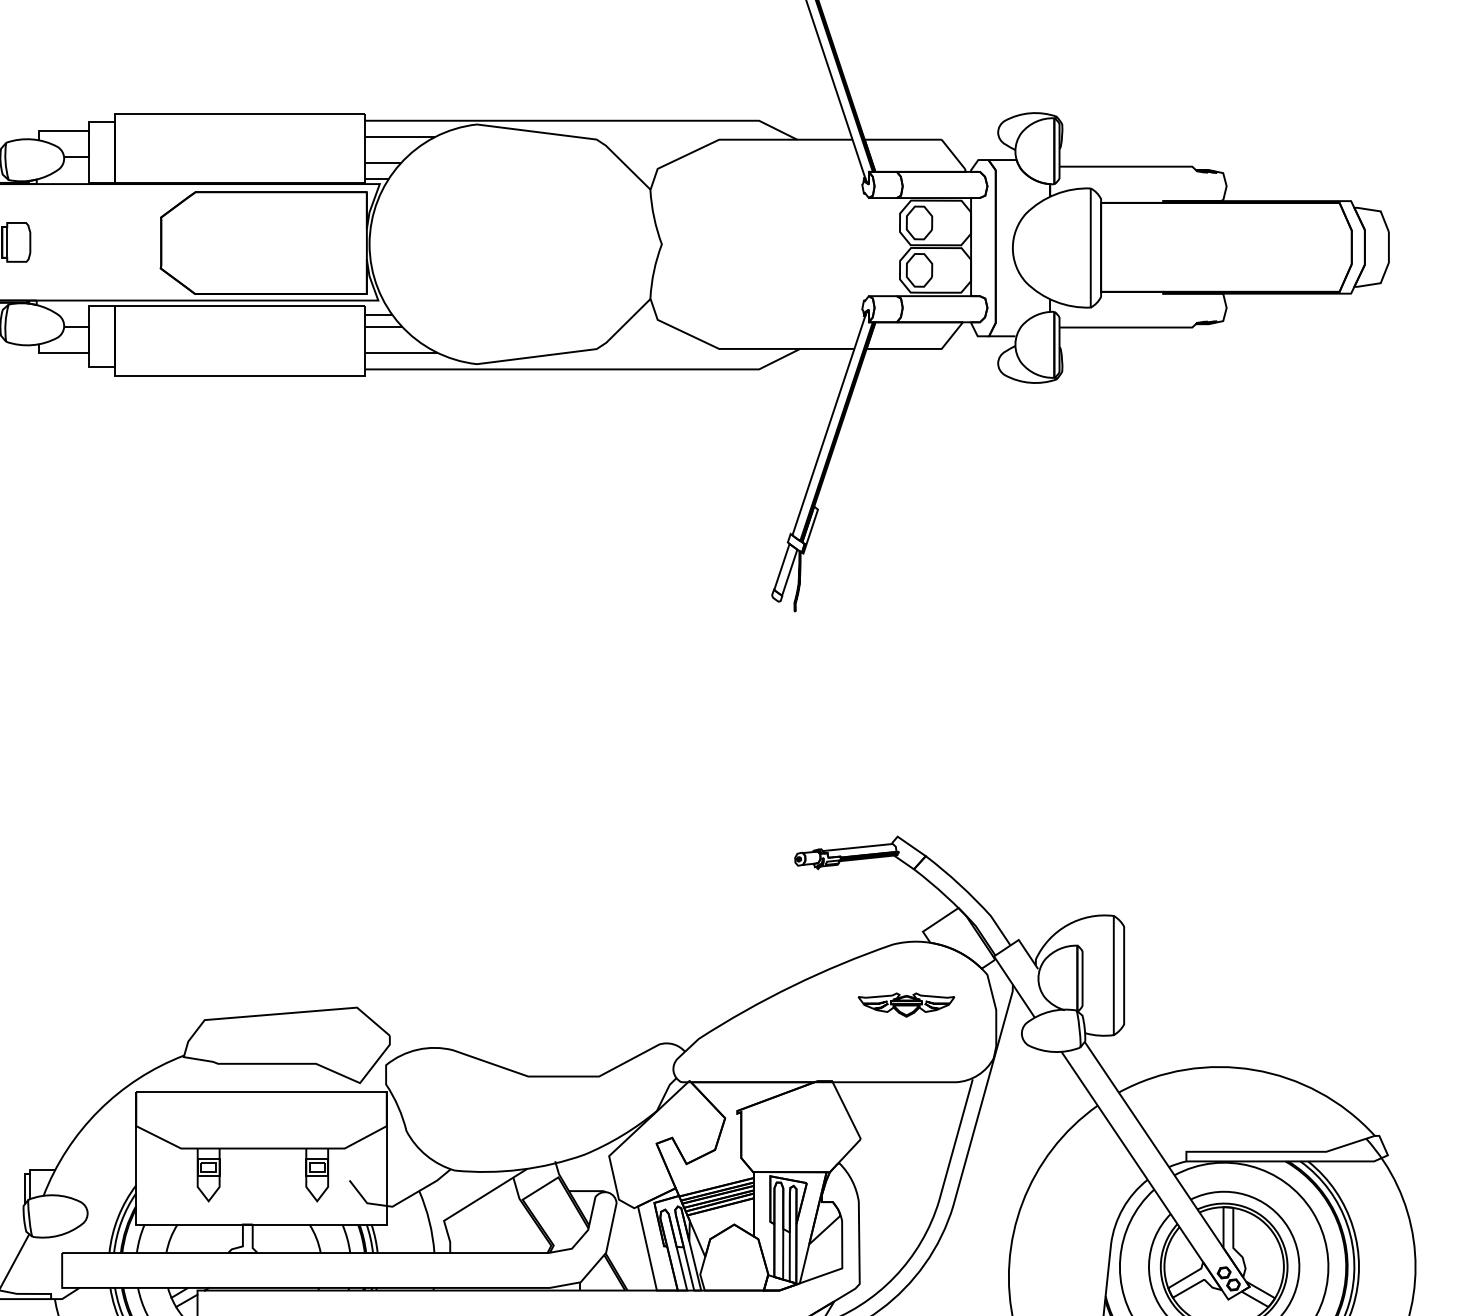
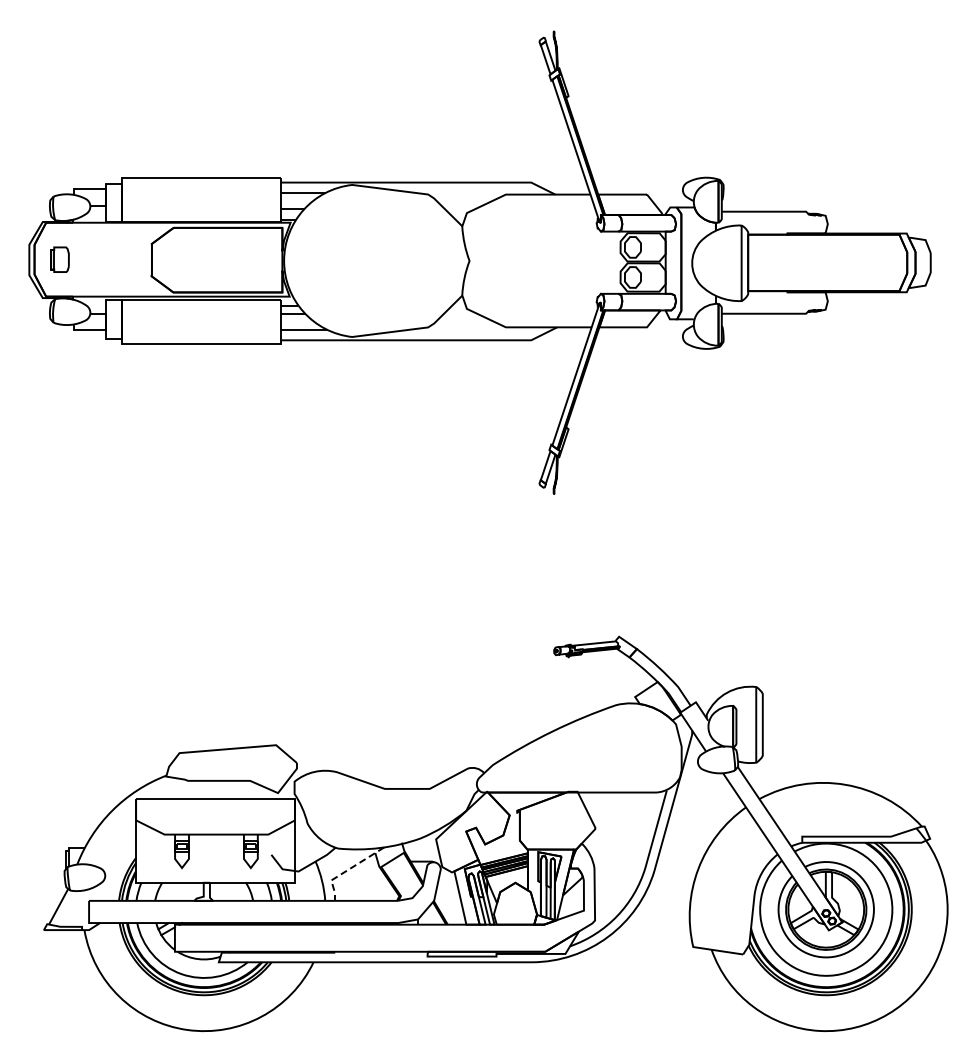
part: (906, 1004) -> (624, 743), removed
line: (469, 1205) -> (347, 870), solid -> dashed

